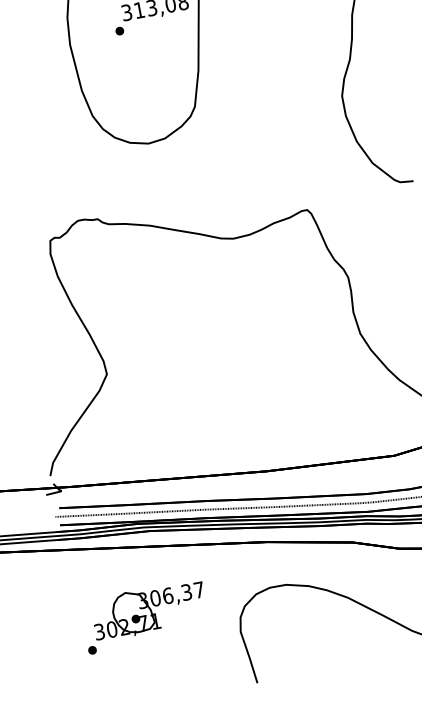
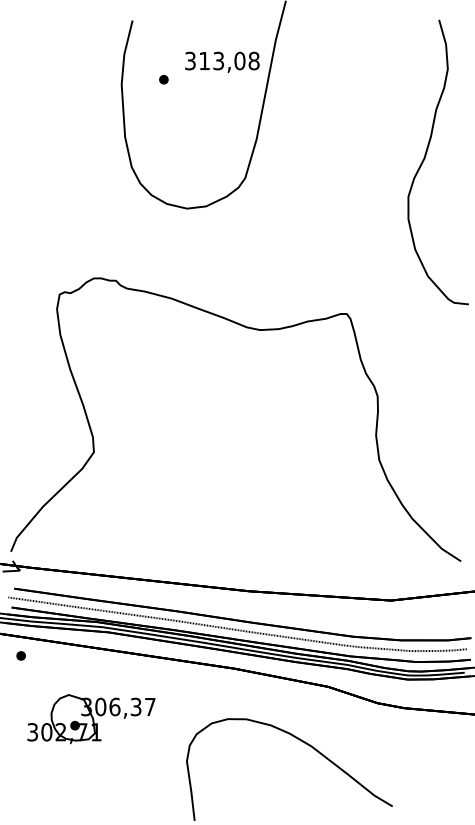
part: (119, 30) -> (163, 79), moved
part: (91, 650) -> (20, 655), moved

